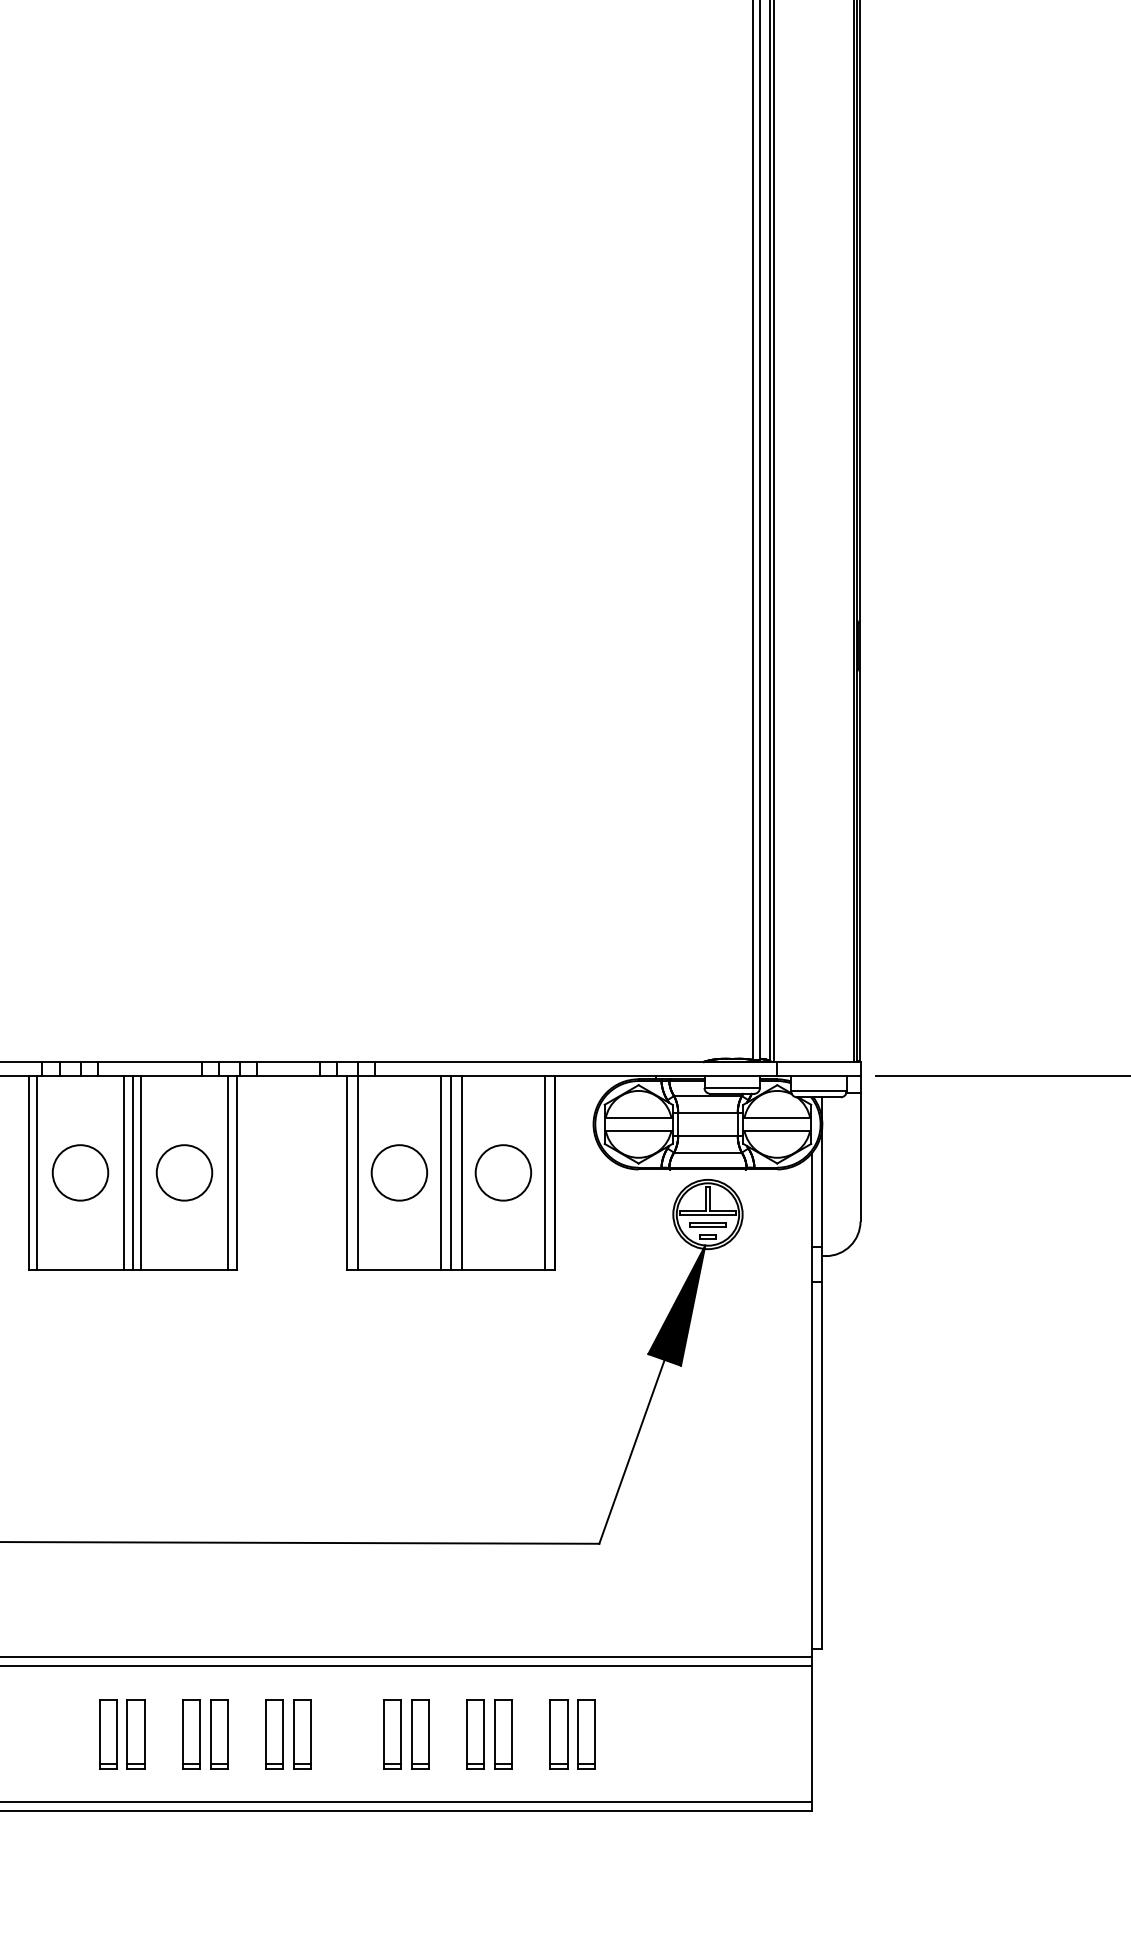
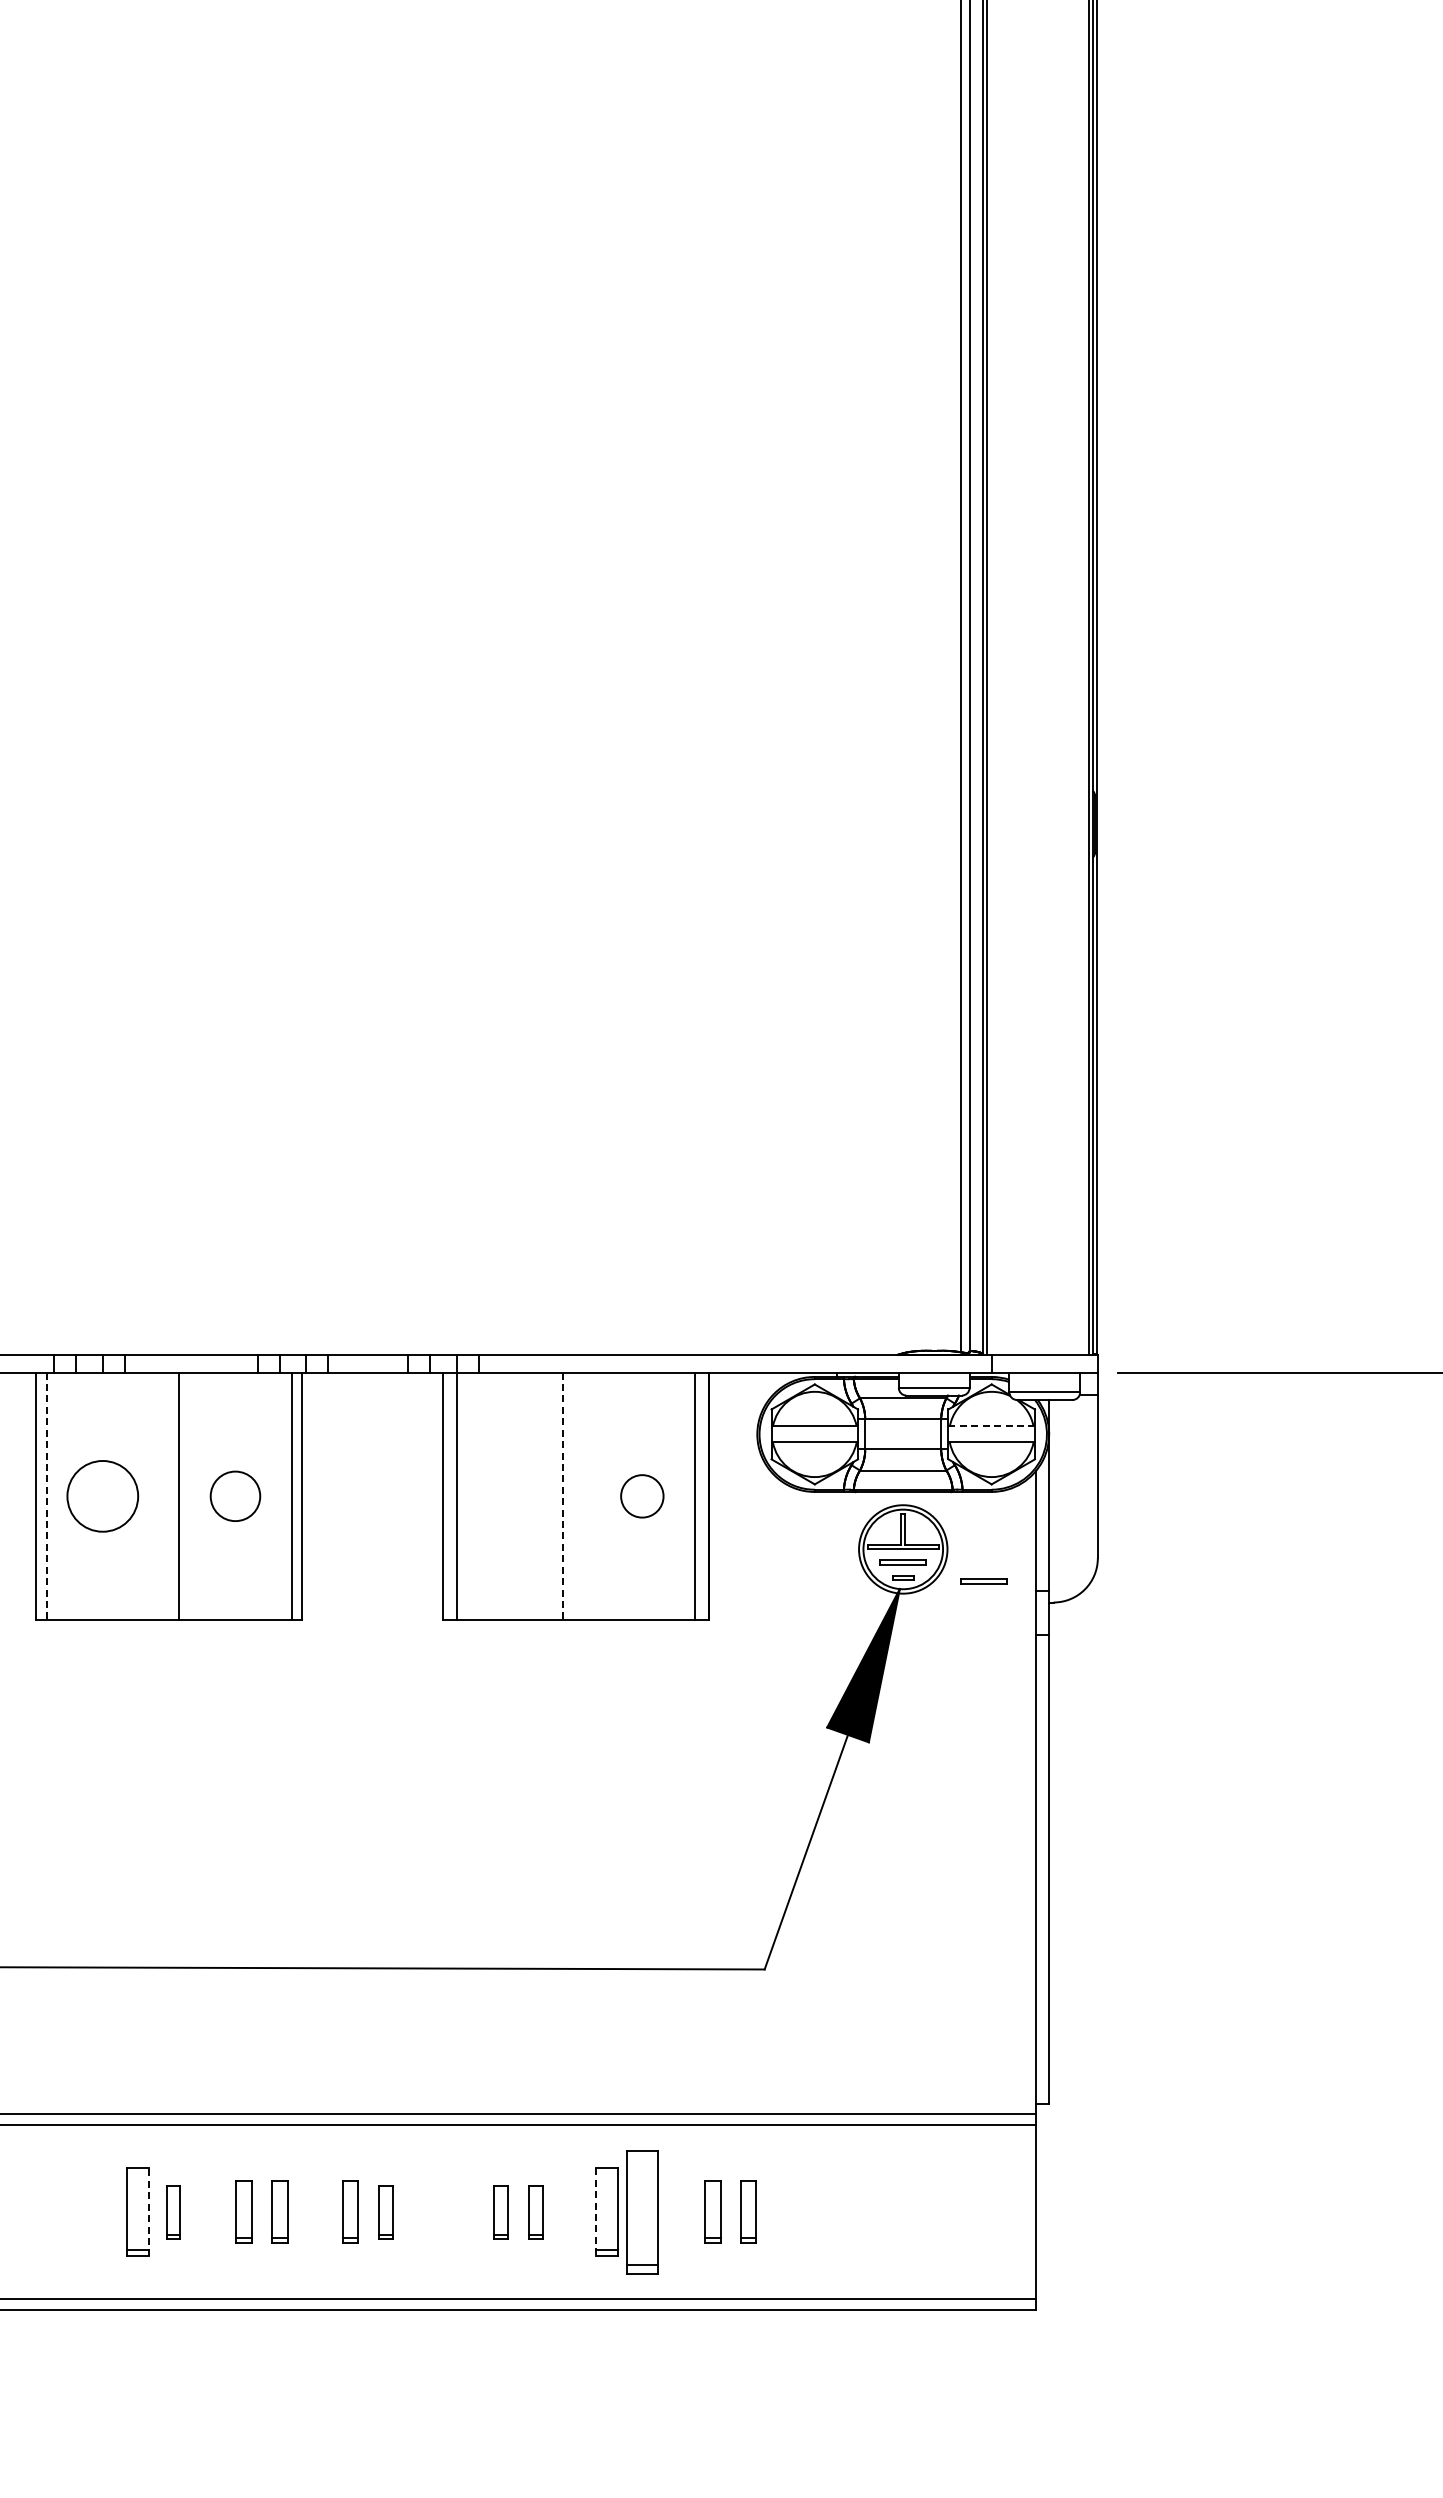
line: (777, 1118) -> (992, 1426), solid -> dashed
circle: (184, 1172) -> (235, 1495), size x0.7
circle: (502, 1172) -> (641, 1495), size x0.6
line: (36, 1173) -> (46, 1496), solid -> dashed
line: (124, 1173) -> (158, 1496), removed
line: (132, 1173) -> (169, 1496), removed
circle: (399, 1173) -> (509, 1496), removed
line: (440, 1173) -> (562, 1496), solid -> dashed
line: (451, 1173) -> (576, 1496), removed
line: (462, 1173) -> (589, 1496), removed
part: (770, 1239) -> (983, 1581), added
line: (117, 1733) -> (149, 2211), solid -> dashed
part: (135, 1733) -> (173, 2211), size x0.6
part: (190, 1733) -> (243, 2211), size x0.7
part: (219, 1733) -> (279, 2211), size x0.7
part: (274, 1733) -> (350, 2211), size x0.7
part: (302, 1733) -> (385, 2211), size x0.6
part: (392, 1733) -> (500, 2211), size x0.6
part: (419, 1733) -> (535, 2211), size x0.6
part: (502, 1733) -> (641, 2211), size x1.4
part: (558, 1733) -> (712, 2211), size x0.7
part: (586, 1733) -> (748, 2211), size x0.7
line: (466, 1734) -> (595, 2212), solid -> dashed

